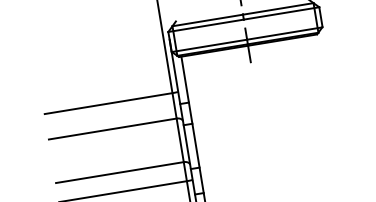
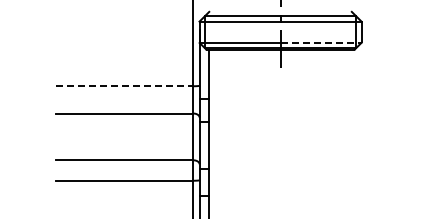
line: (285, 33) -> (321, 43), solid -> dashed
line: (108, 103) -> (124, 86), solid -> dashed

